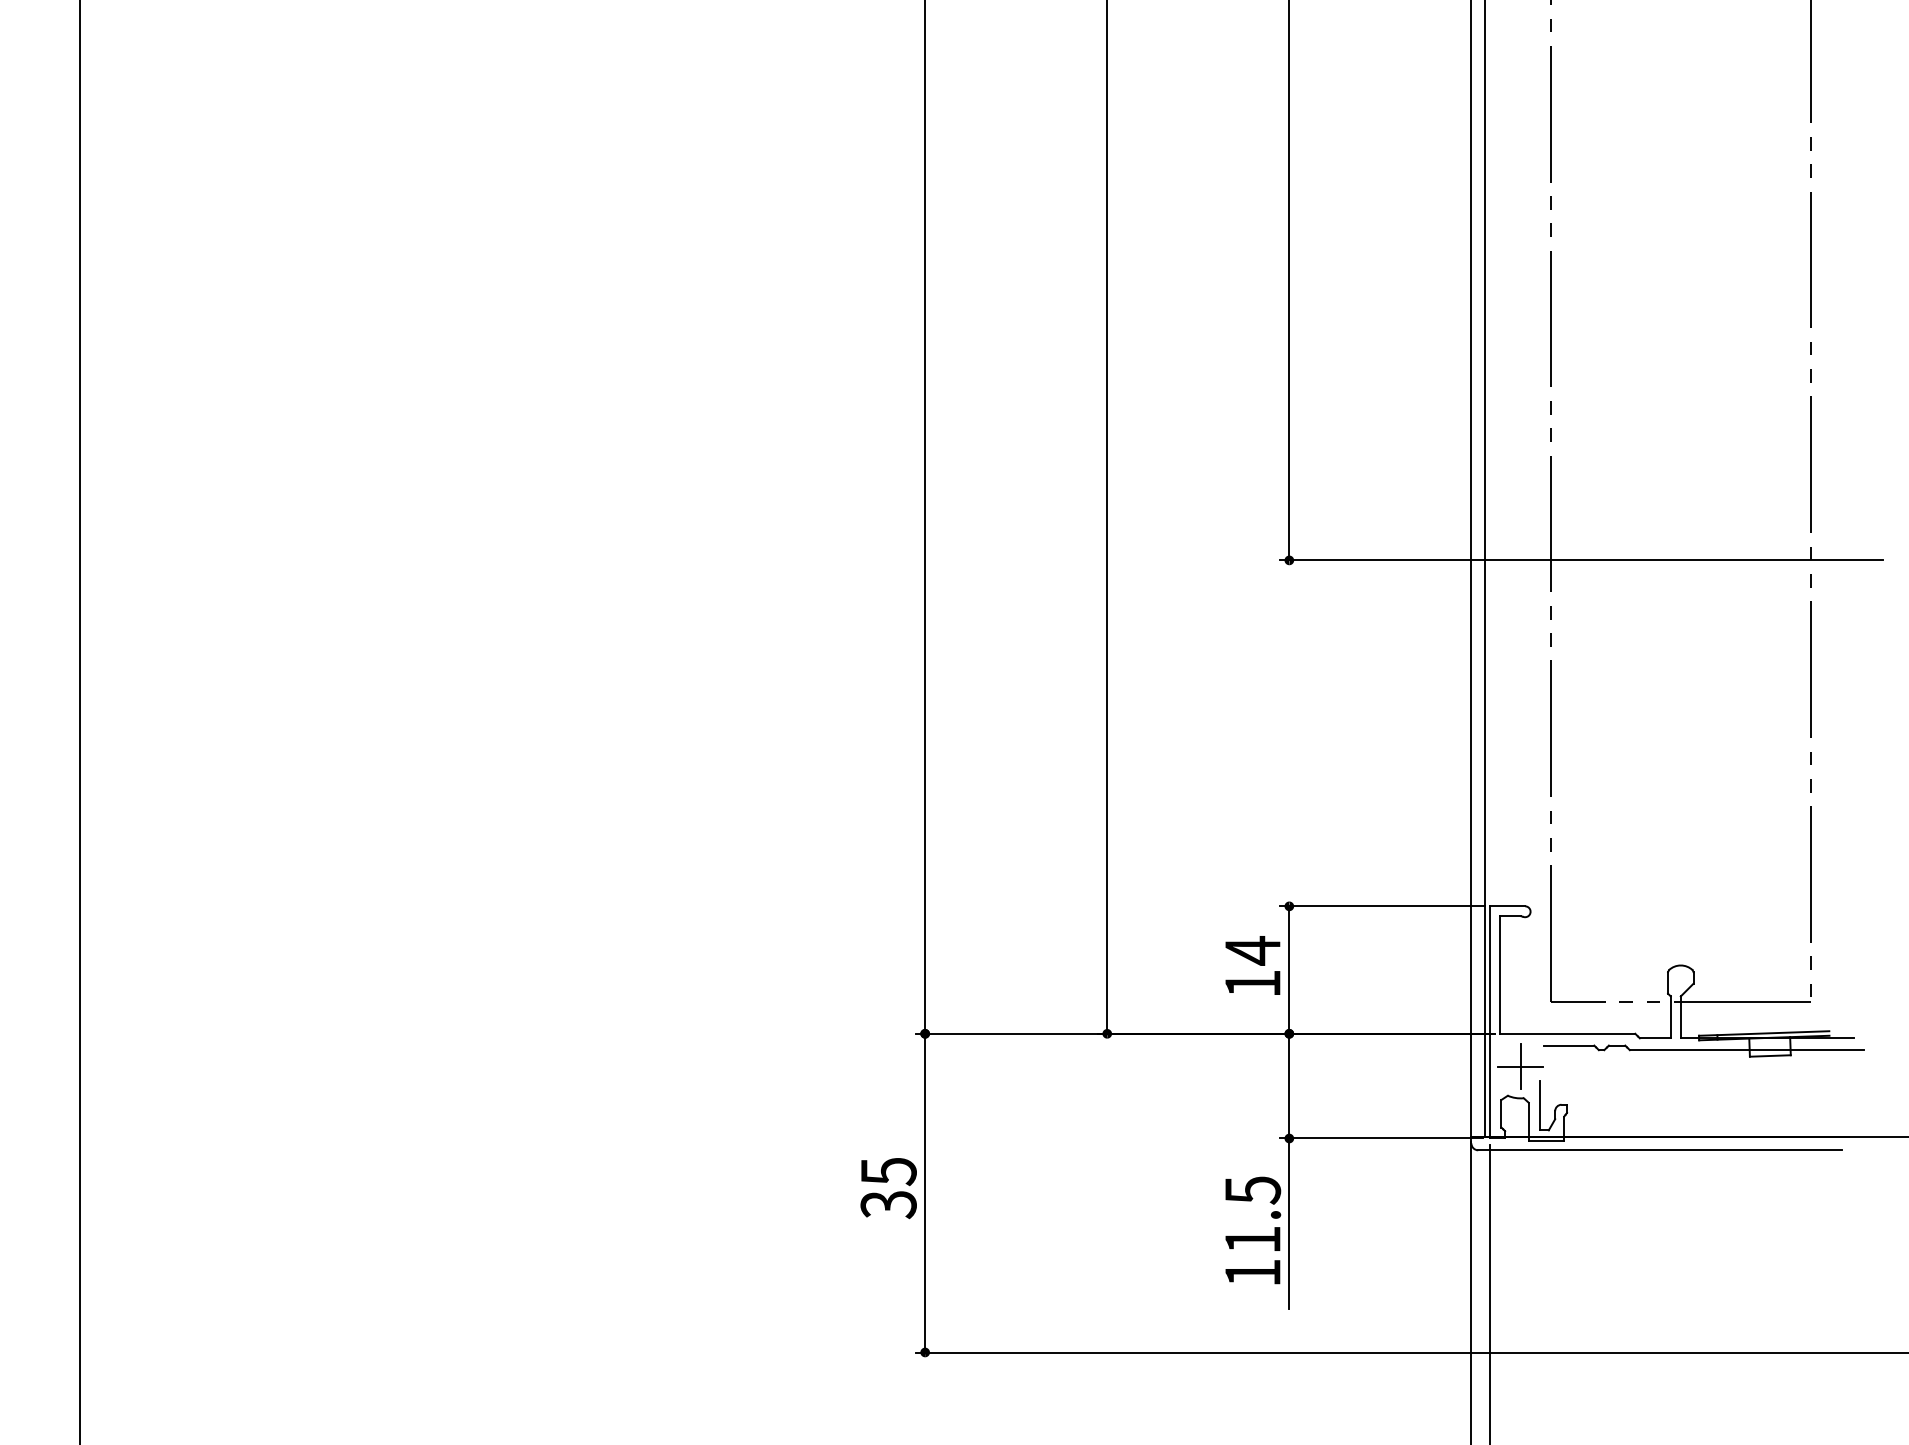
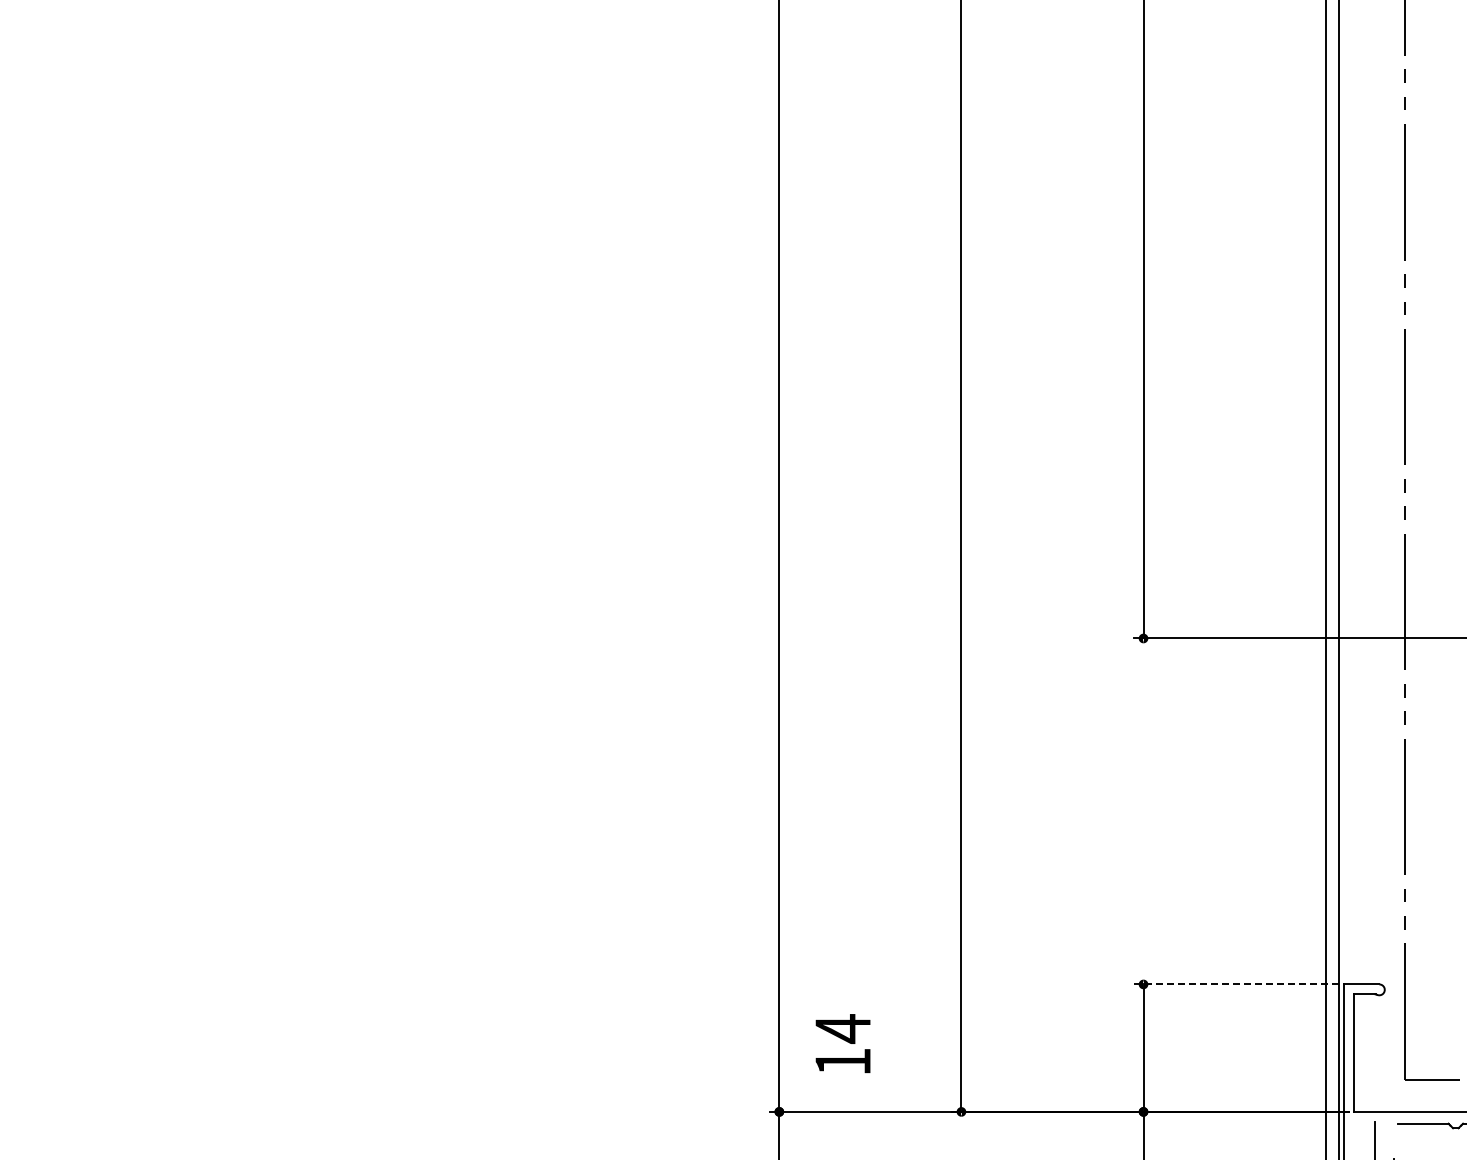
line: (1382, 906) -> (1236, 984), solid -> dashed
text: (1252, 965) -> (842, 1043), moved
line: (1520, 1066) -> (1374, 1144), removed

